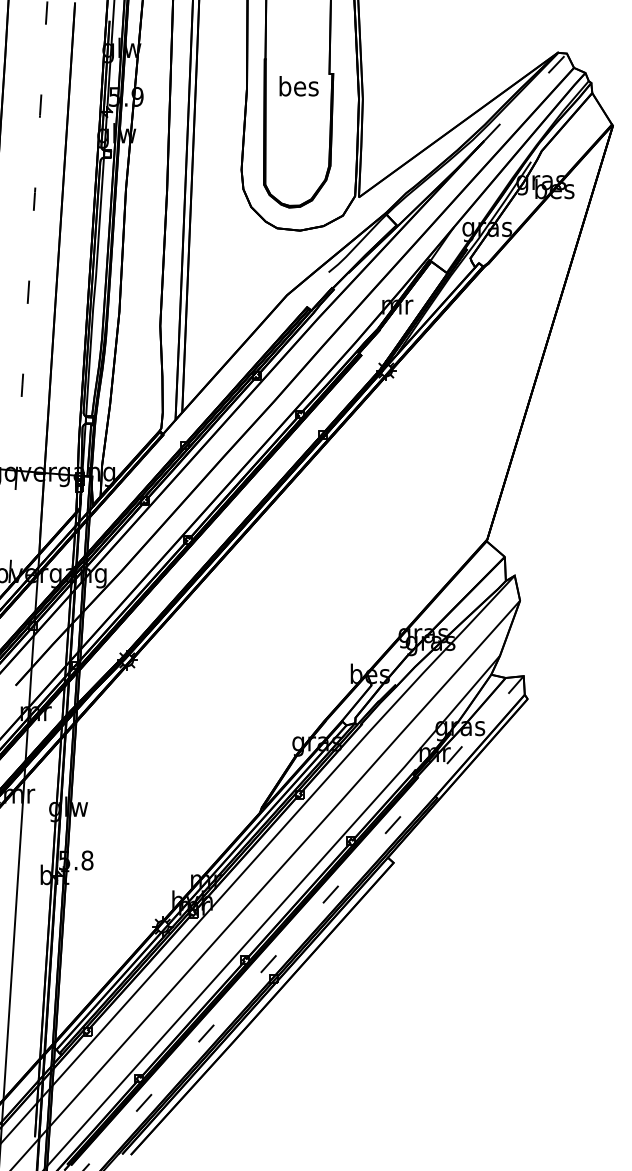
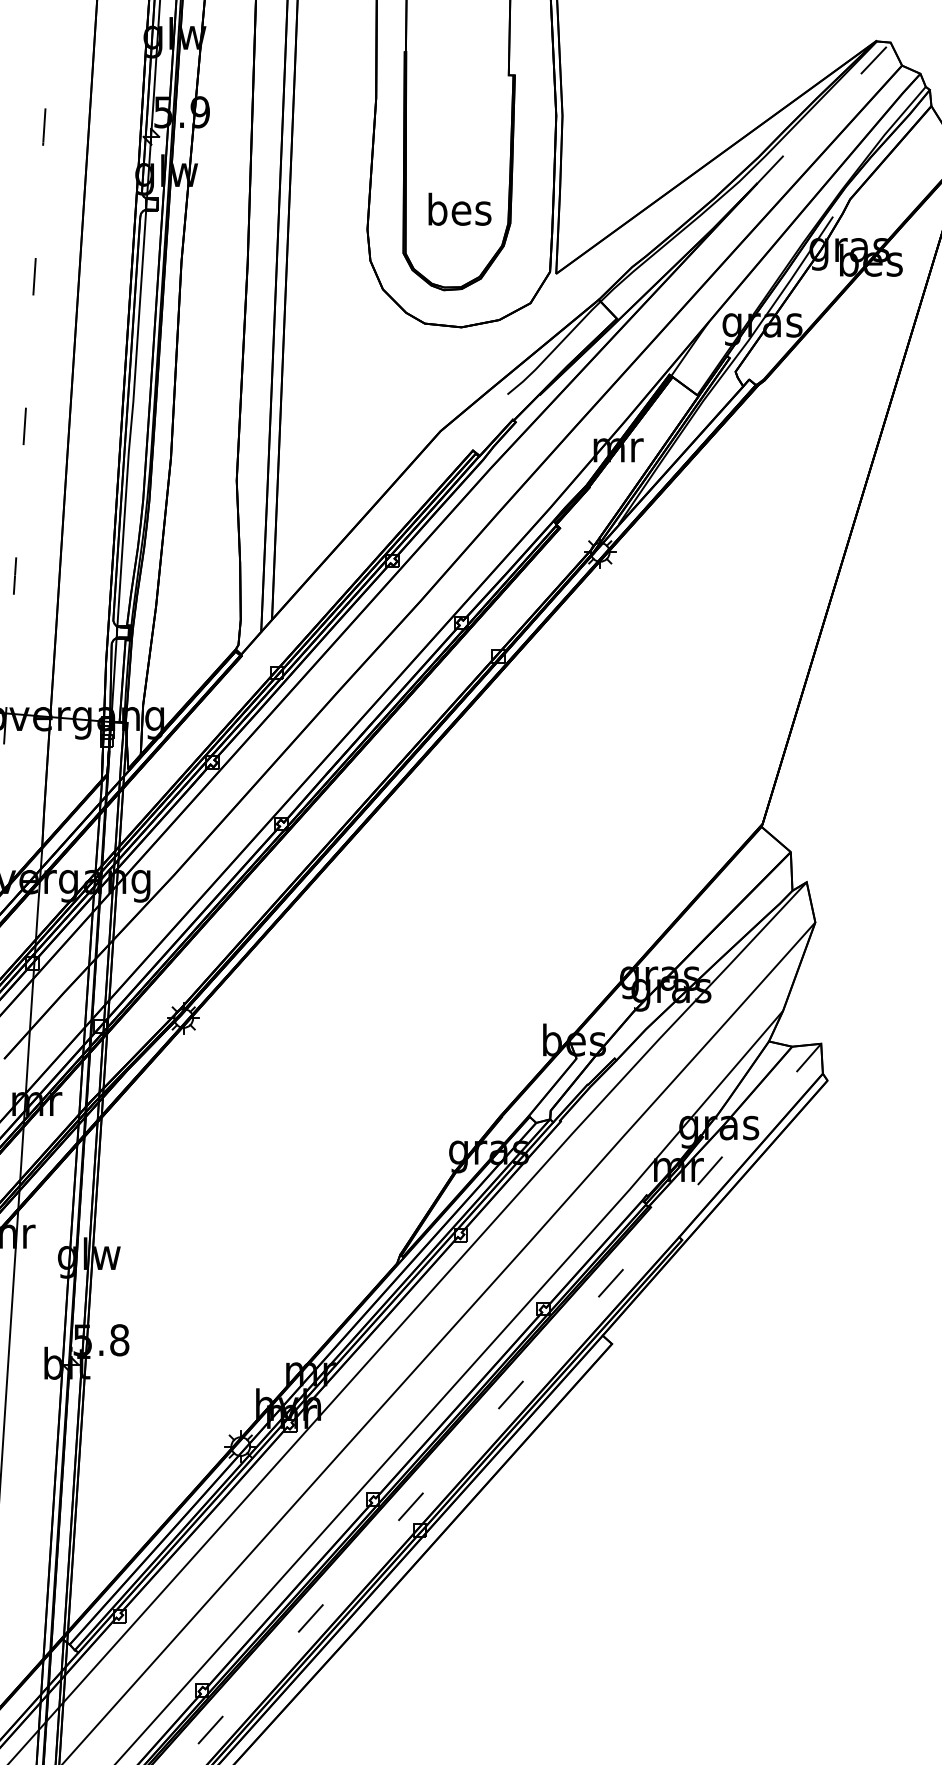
text: (298, 86) -> (458, 209), moved

